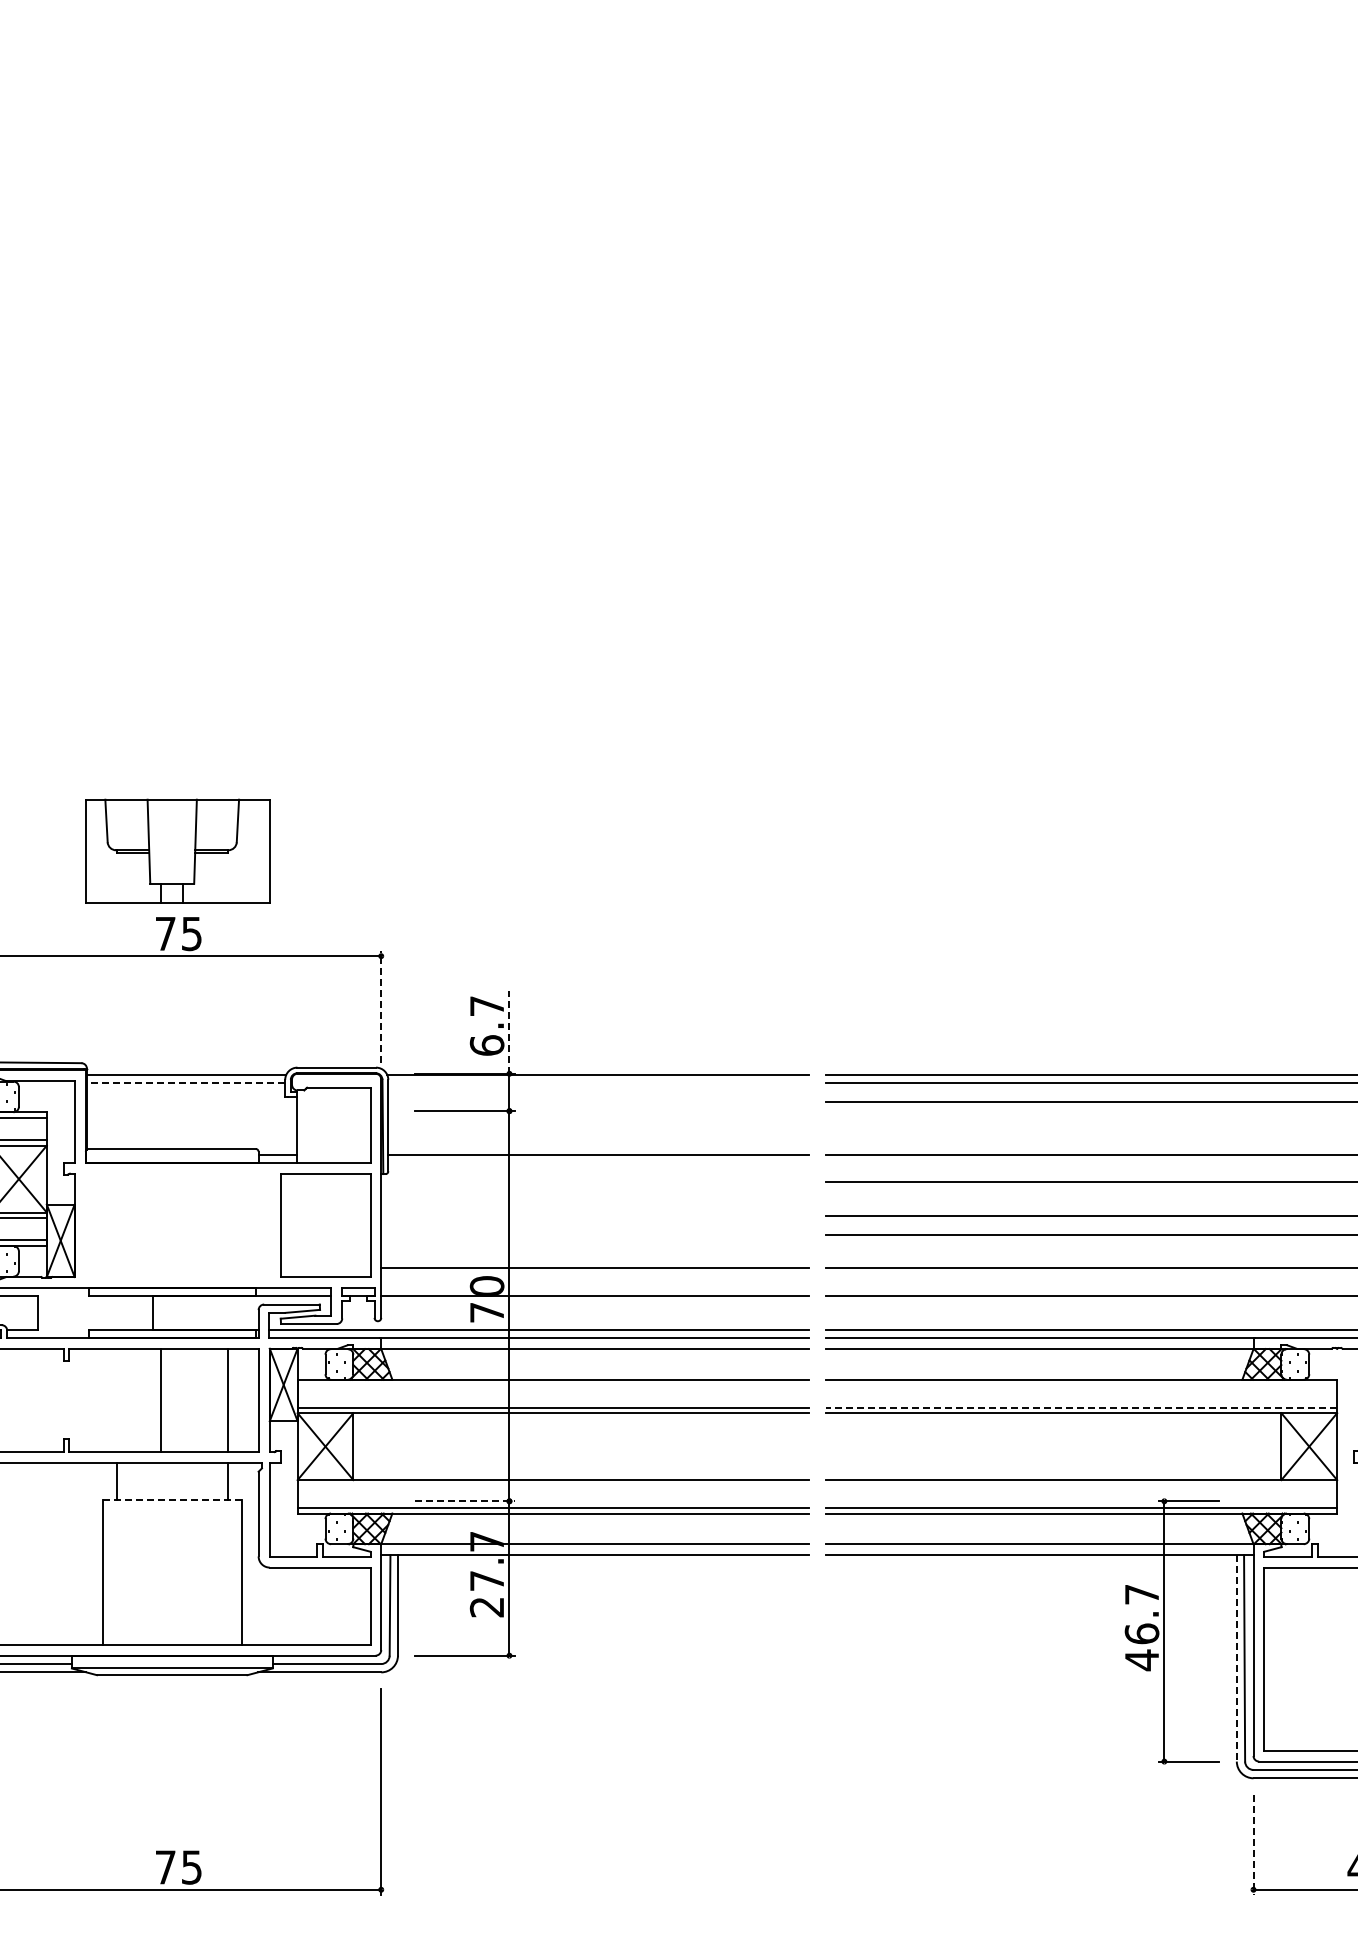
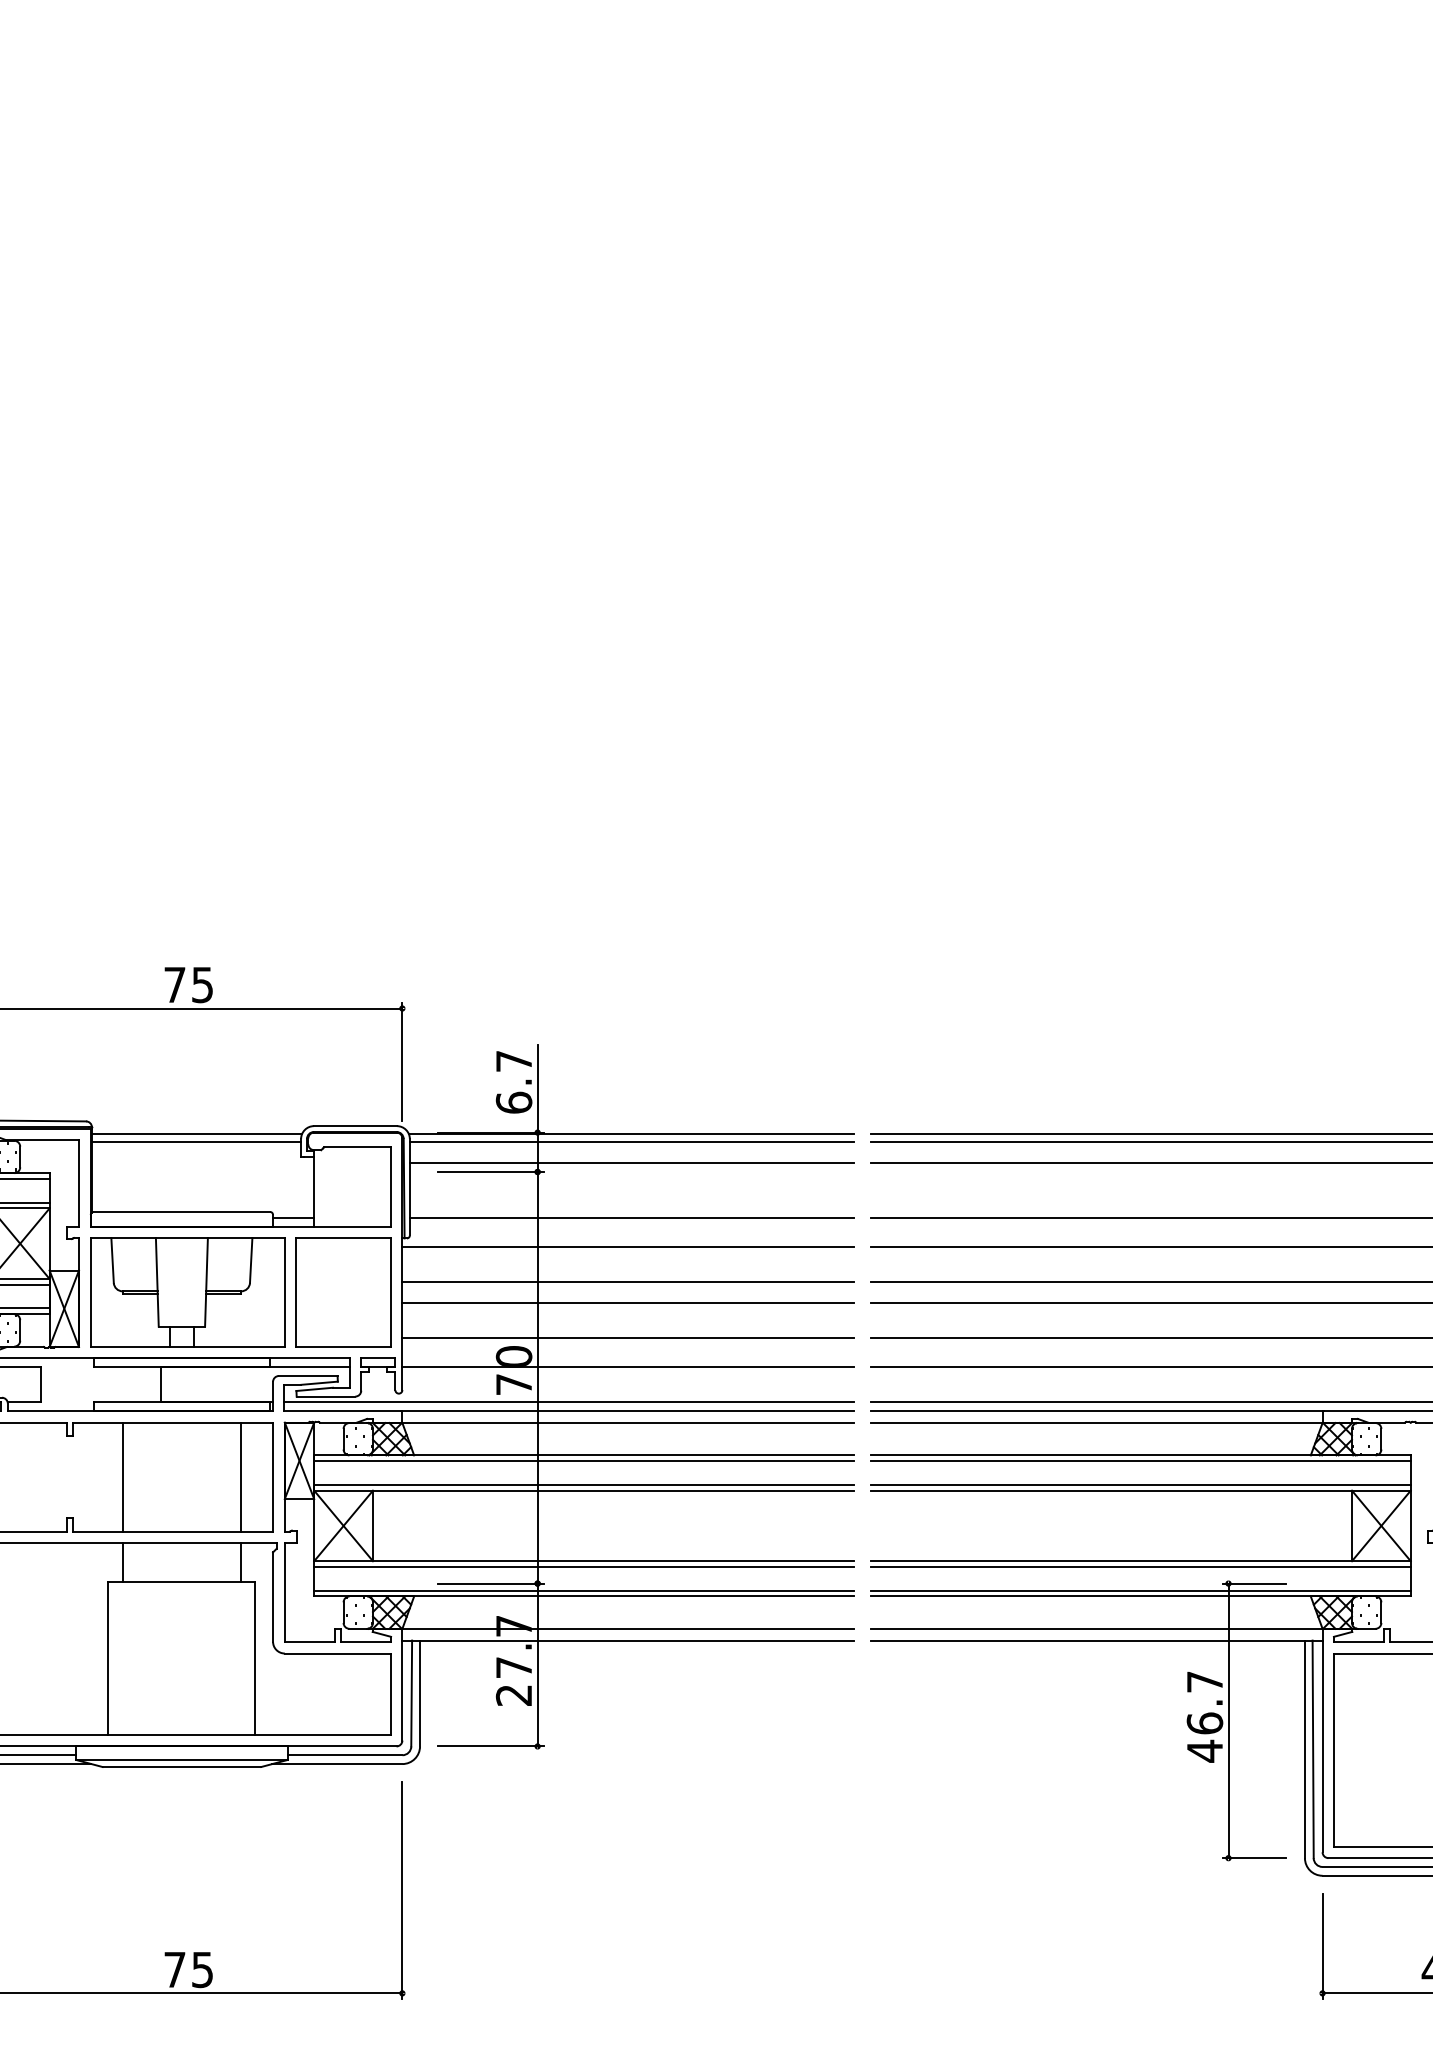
part: (177, 850) -> (187, 1291), moved
line: (381, 1006) -> (402, 1061), dashed -> solid
line: (509, 1032) -> (537, 1089), dashed -> solid
line: (185, 1082) -> (195, 1141), dashed -> solid
line: (598, 1082) -> (631, 1141), added
line: (598, 1102) -> (631, 1162), added
line: (595, 1182) -> (628, 1247), added
line: (595, 1215) -> (628, 1282), added
line: (595, 1235) -> (628, 1303), added
line: (553, 1385) -> (584, 1461), added
line: (1081, 1385) -> (1141, 1461), added
line: (160, 1400) -> (123, 1477), moved
line: (1081, 1407) -> (1141, 1484), dashed -> solid
line: (553, 1485) -> (584, 1566), added
line: (1081, 1485) -> (1141, 1566), added
line: (172, 1499) -> (182, 1581), dashed -> solid
line: (465, 1501) -> (491, 1583), dashed -> solid
line: (1236, 1658) -> (1304, 1749), dashed -> solid
line: (1253, 1845) -> (1322, 1946), dashed -> solid

